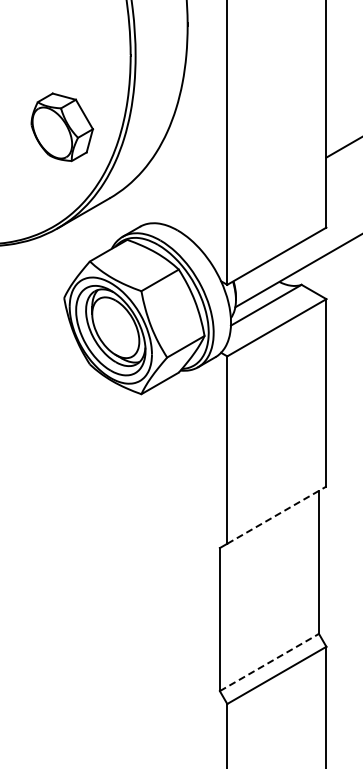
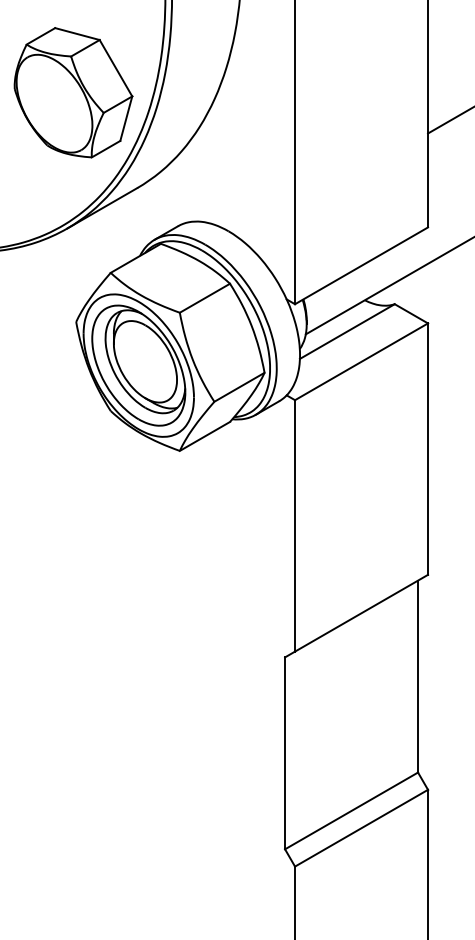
part: (62, 127) -> (73, 93), size x1.43
line: (277, 514) -> (362, 612), dashed -> solid
line: (269, 662) -> (351, 810), dashed -> solid

